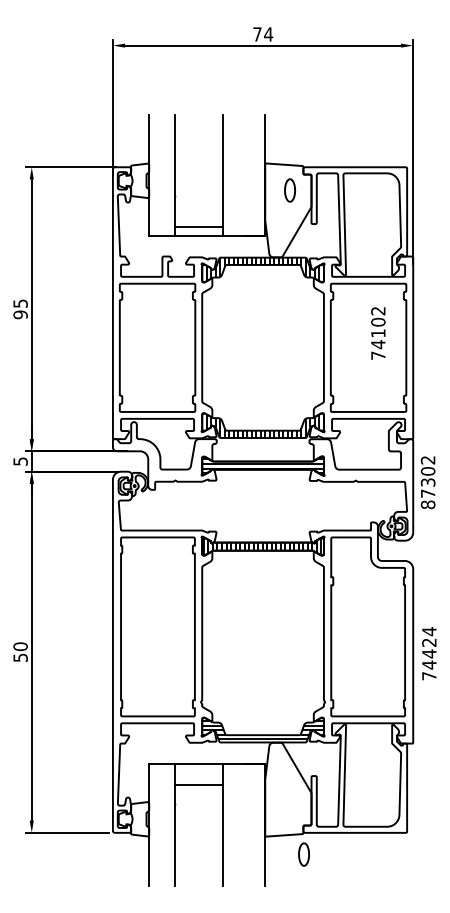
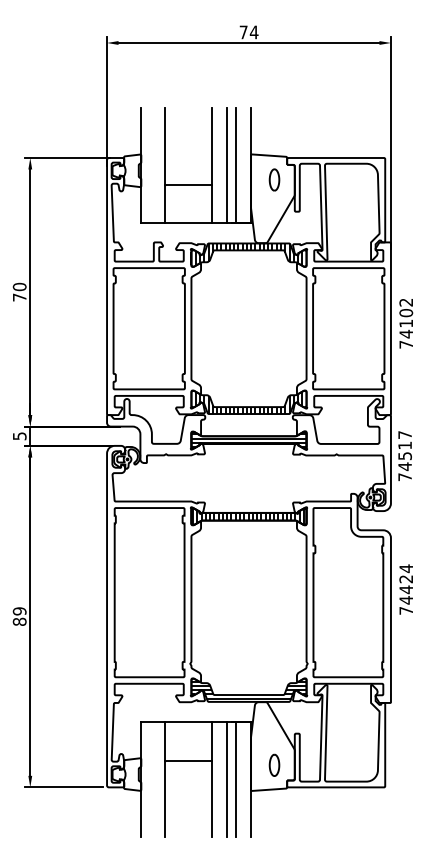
line: (239, 175) -> (226, 165), added
line: (249, 175) -> (236, 165), added
line: (198, 226) -> (187, 184), moved
text: (20, 309) -> (19, 292), 95 -> 70
text: (378, 333) -> (406, 323), moved
text: (427, 482) -> (404, 456), 87302 -> 74517
text: (20, 652) -> (19, 616), 50 -> 89
text: (429, 653) -> (406, 589), moved
line: (198, 785) -> (187, 760), moved
line: (239, 824) -> (226, 779), added
line: (249, 824) -> (236, 779), added
part: (303, 854) -> (273, 765), moved

